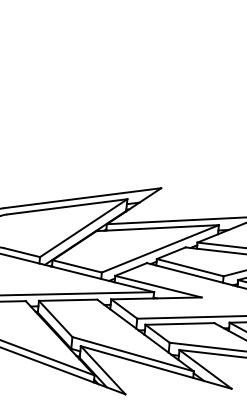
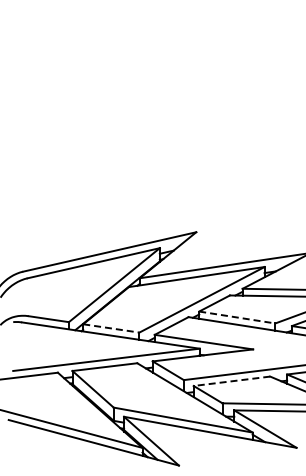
line: (77, 266) -> (111, 328), solid -> dashed
line: (190, 267) -> (237, 317), solid -> dashed
line: (179, 324) -> (231, 381), solid -> dashed

